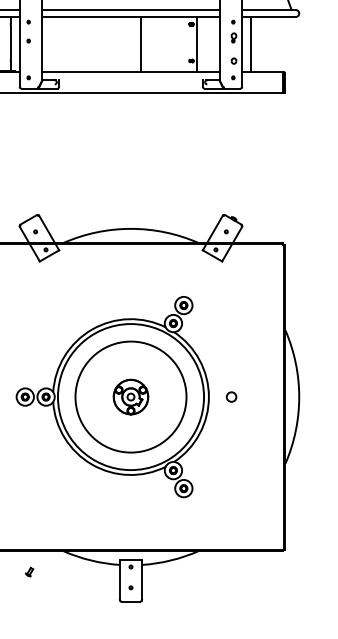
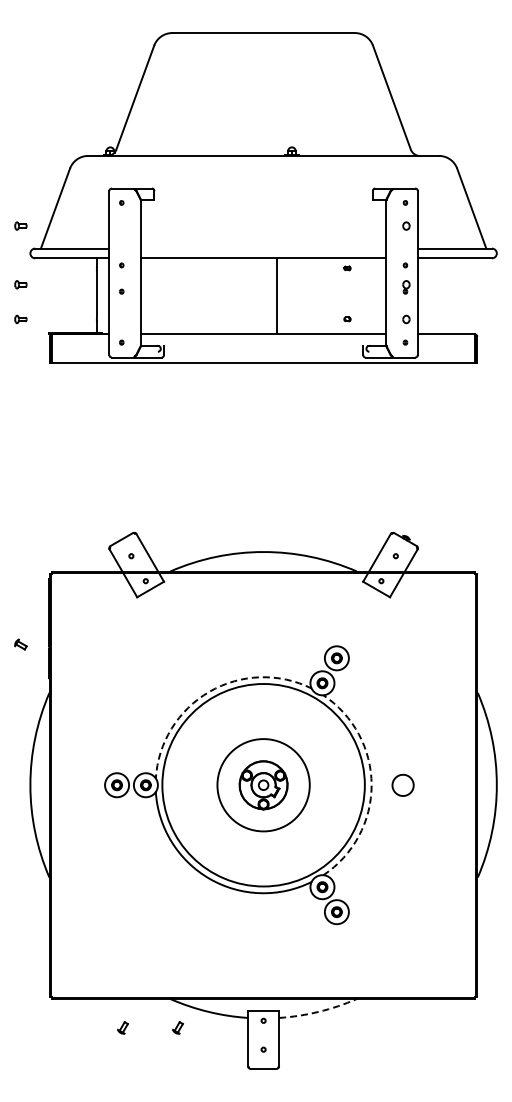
line: (130, 9) -> (263, 248), removed
line: (197, 44) -> (355, 296), removed
line: (251, 44) -> (430, 296), removed
arc: (91, 329) -> (209, 691), solid -> dashed
circle: (231, 396) -> (402, 784), size x1.6
circle: (130, 397) -> (263, 785), size x0.6
arc: (208, 397) -> (371, 785), solid -> dashed
arc: (170, 560) -> (318, 1011), solid -> dashed
part: (68, 571) -> (177, 1027), added

